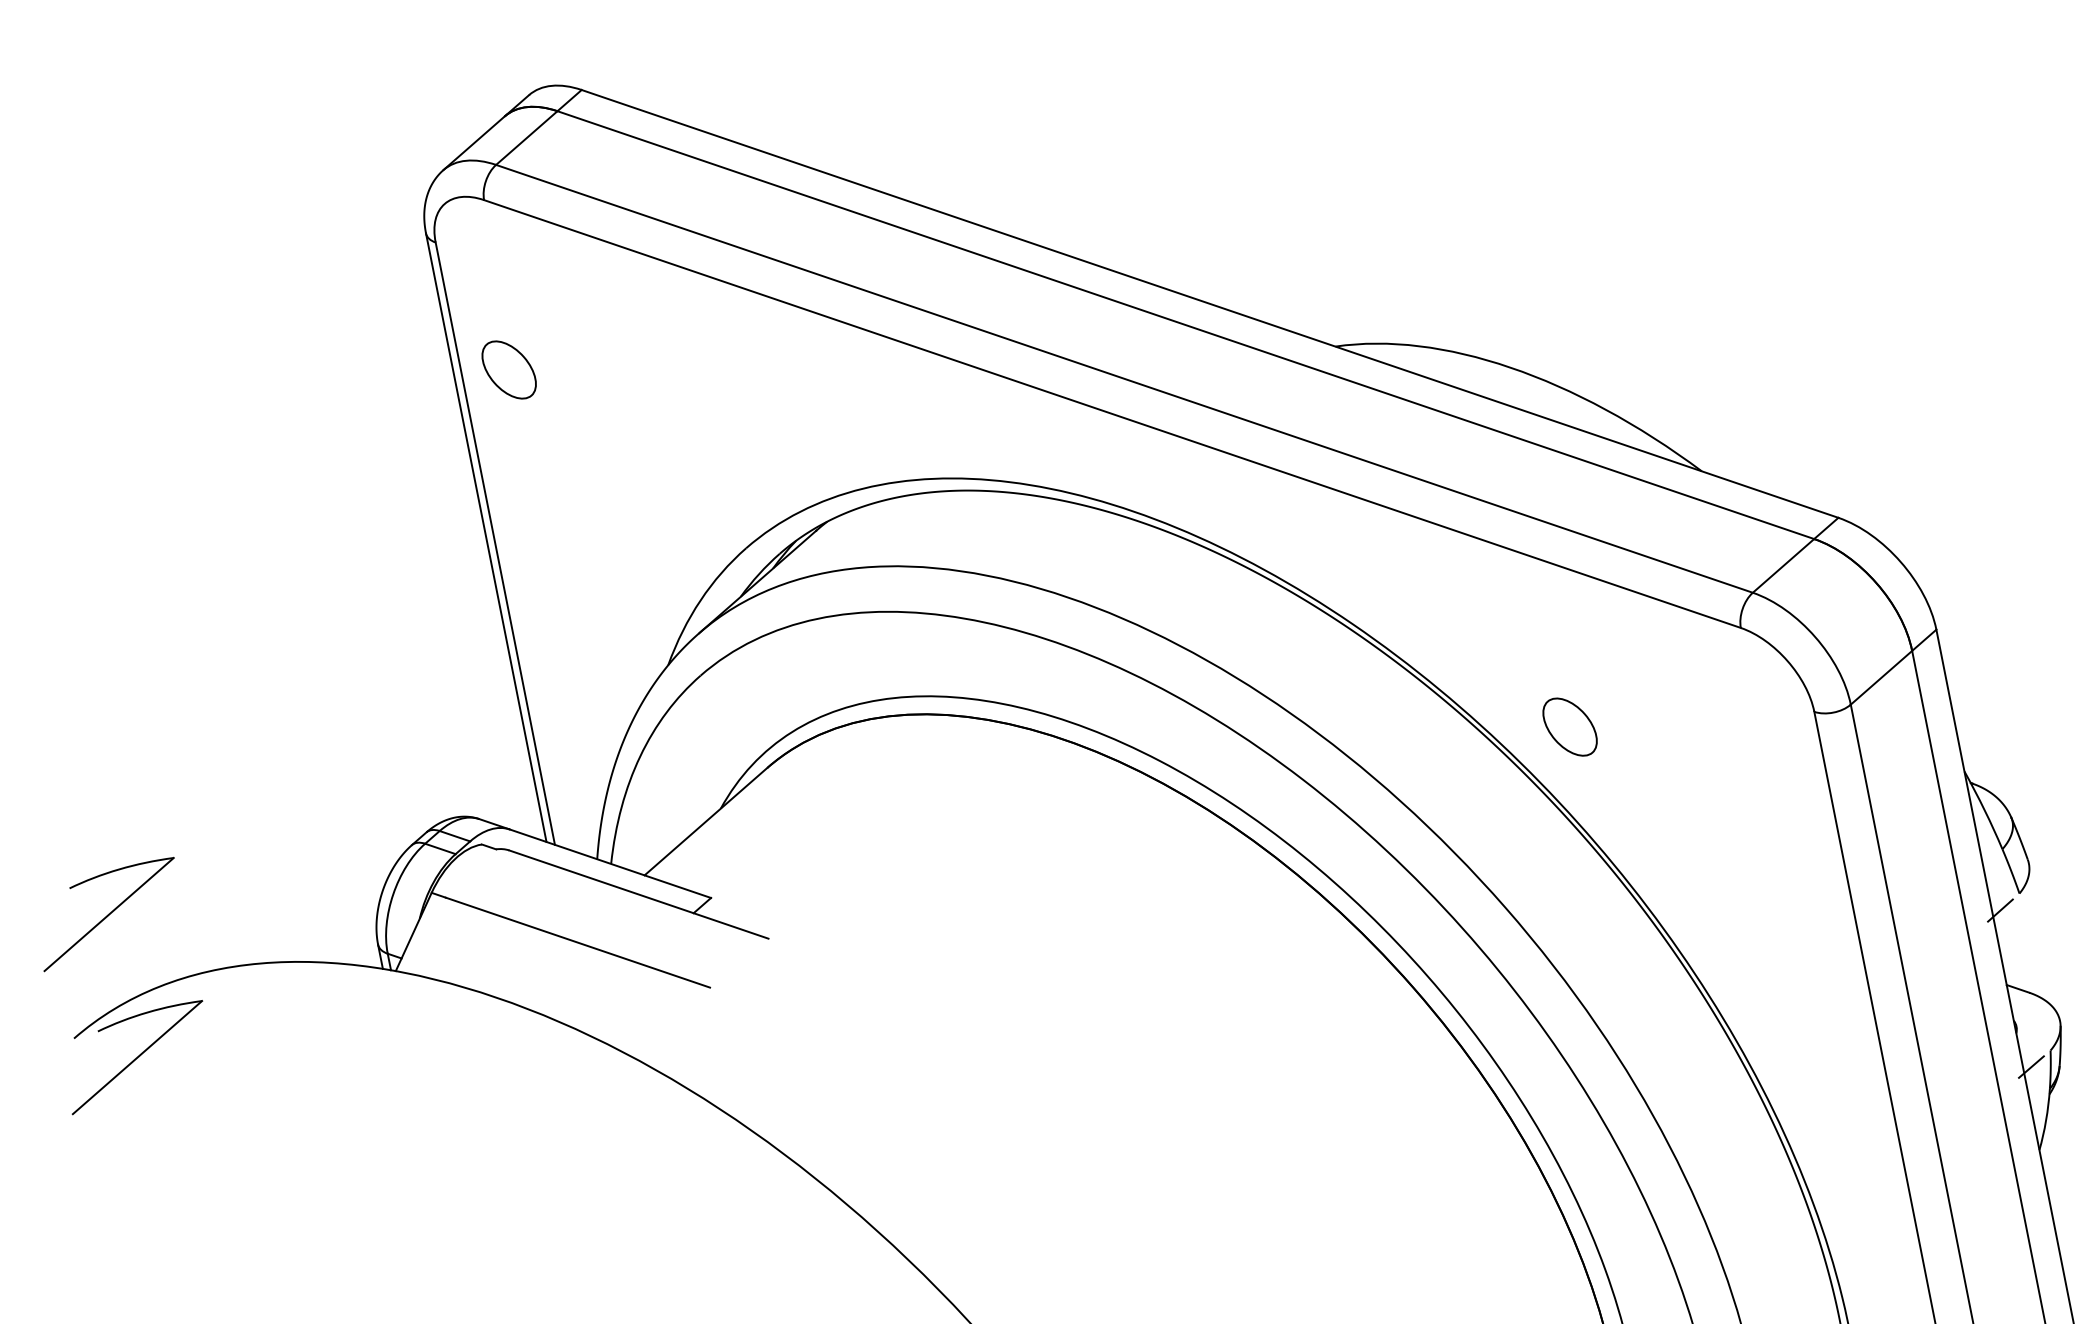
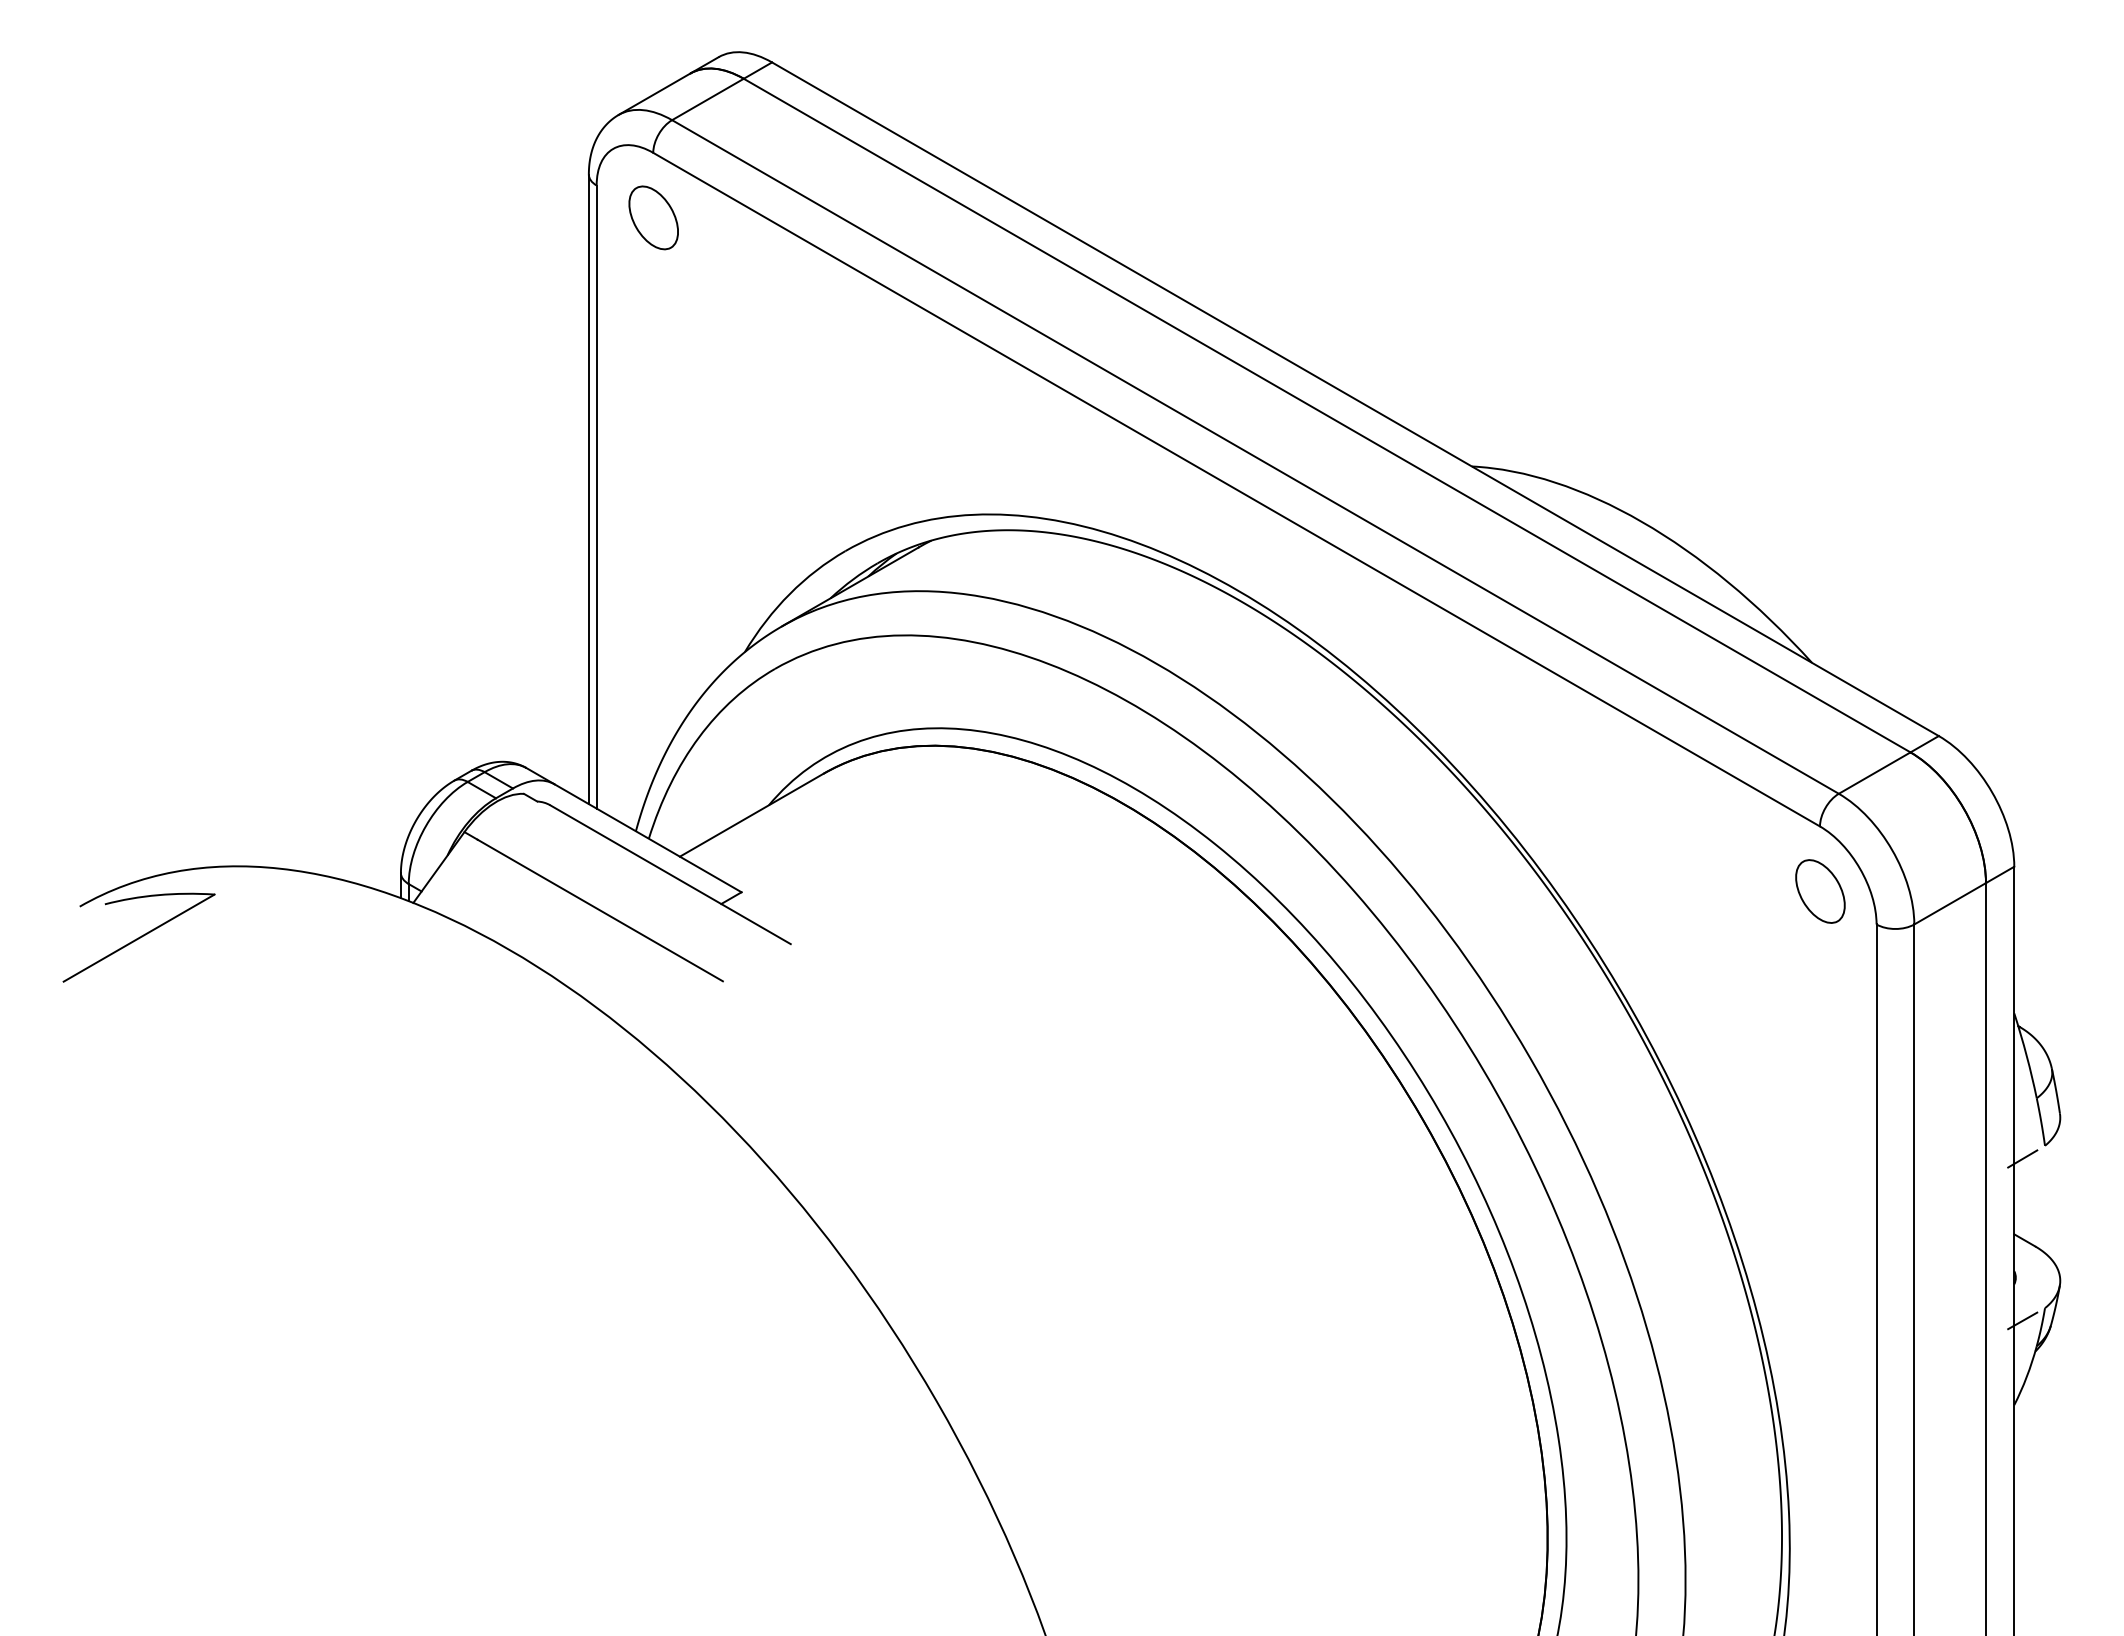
part: (508, 369) -> (653, 217), moved
part: (1570, 727) -> (1820, 891), moved
part: (108, 914) -> (138, 789), removed

